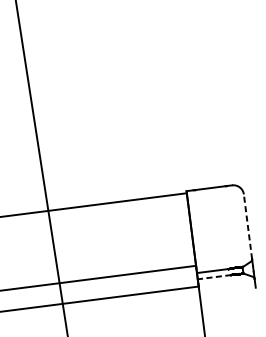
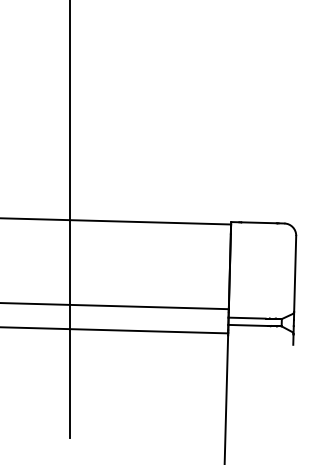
line: (248, 226) -> (295, 273), dashed -> solid
line: (214, 277) -> (247, 325), dashed -> solid

